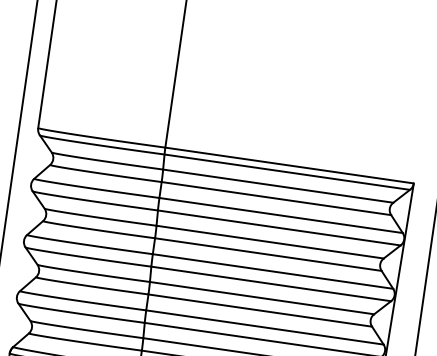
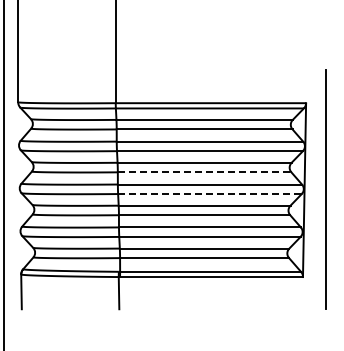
line: (268, 254) -> (204, 172), solid -> dashed
line: (270, 284) -> (209, 194), solid -> dashed

